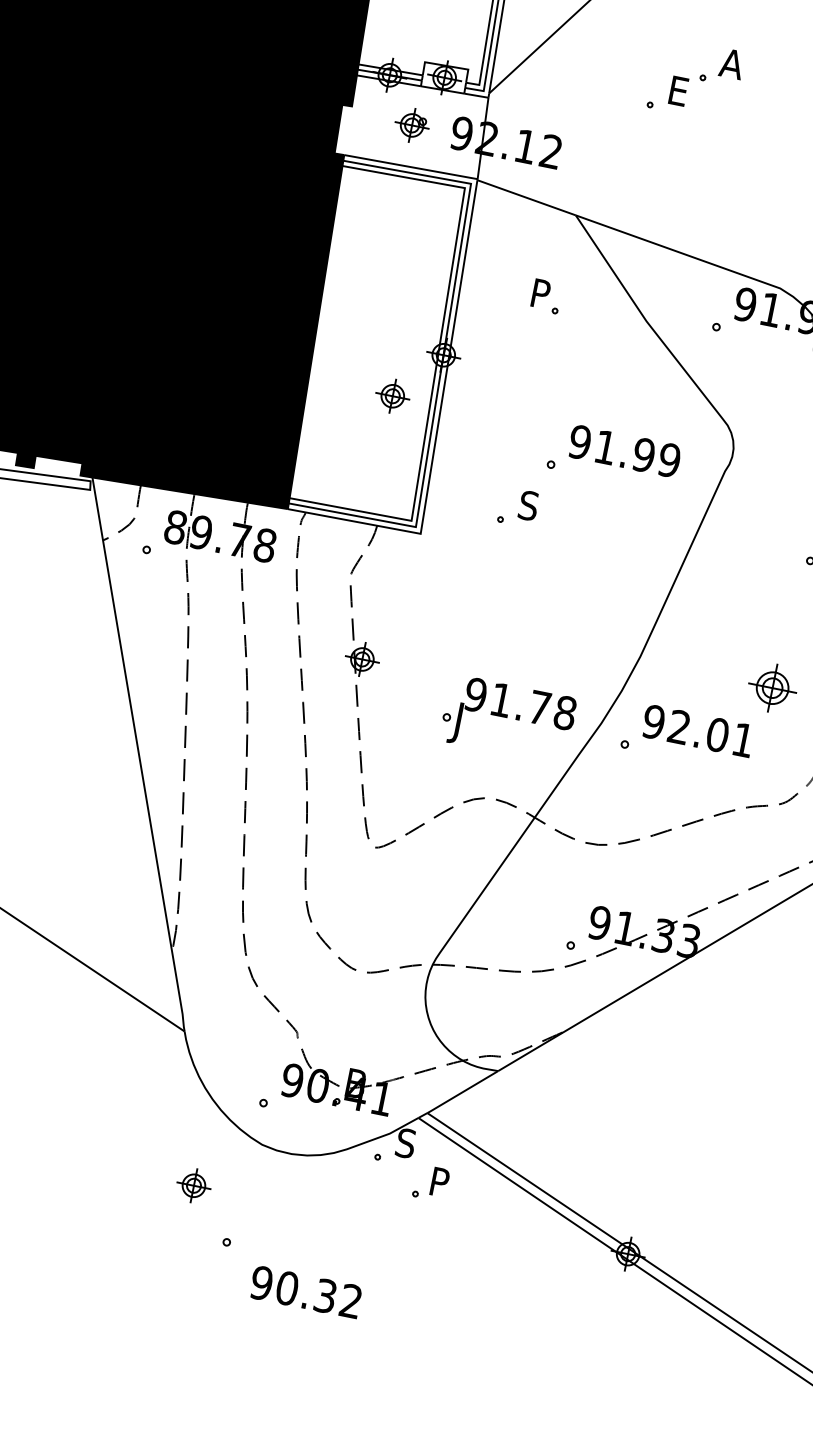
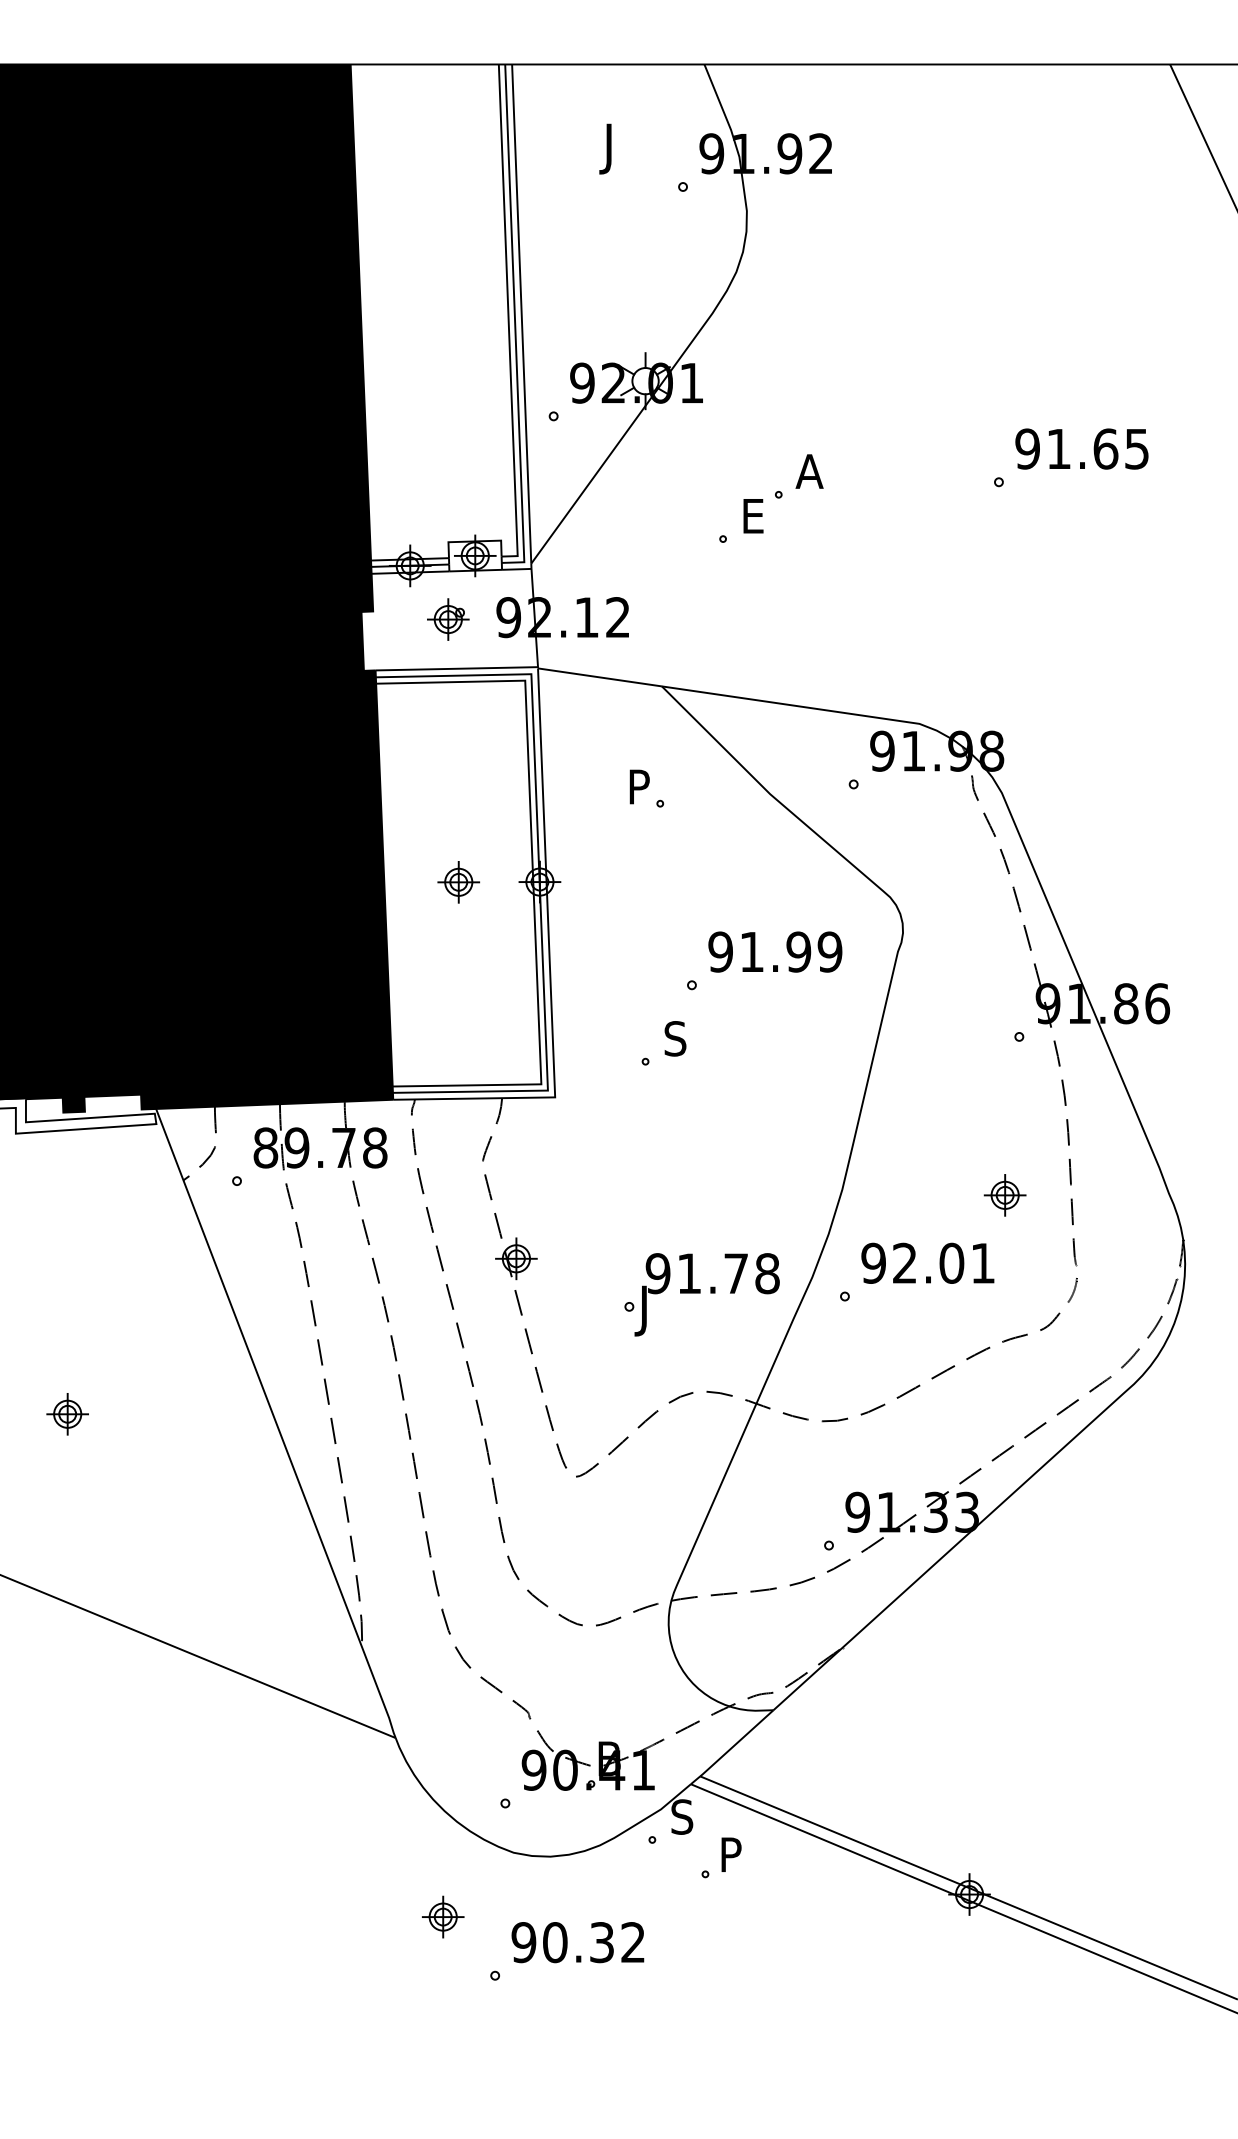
part: (392, 396) -> (458, 882), moved
part: (772, 688) -> (1004, 1195), size x0.71
text: (305, 1292) -> (577, 1942), moved

